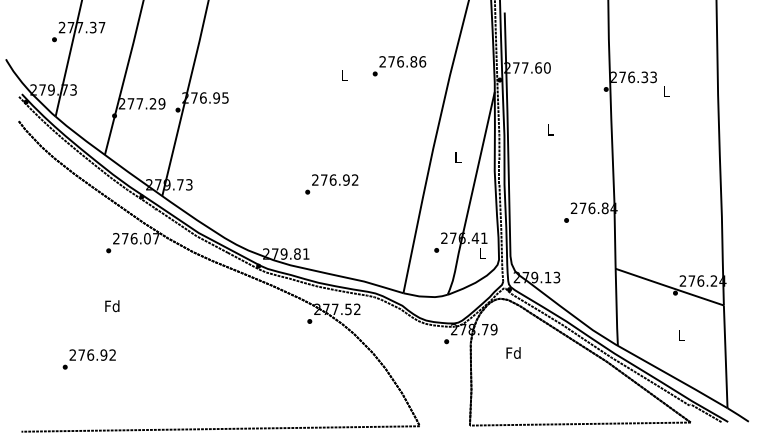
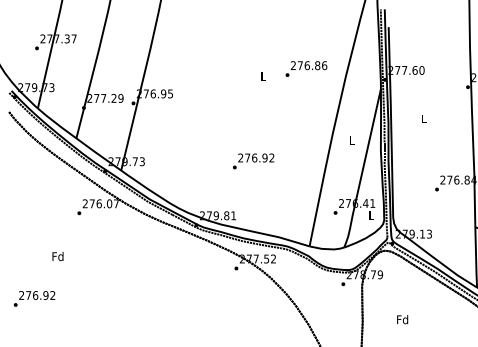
text: (112, 306) -> (58, 256), moved
text: (513, 352) -> (402, 319), moved
text: (88, 359) -> (33, 298), moved

